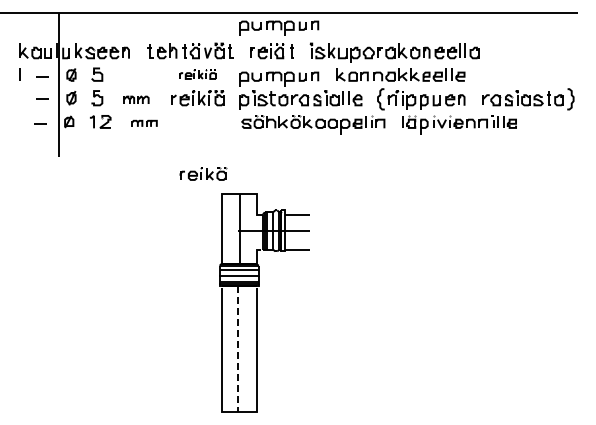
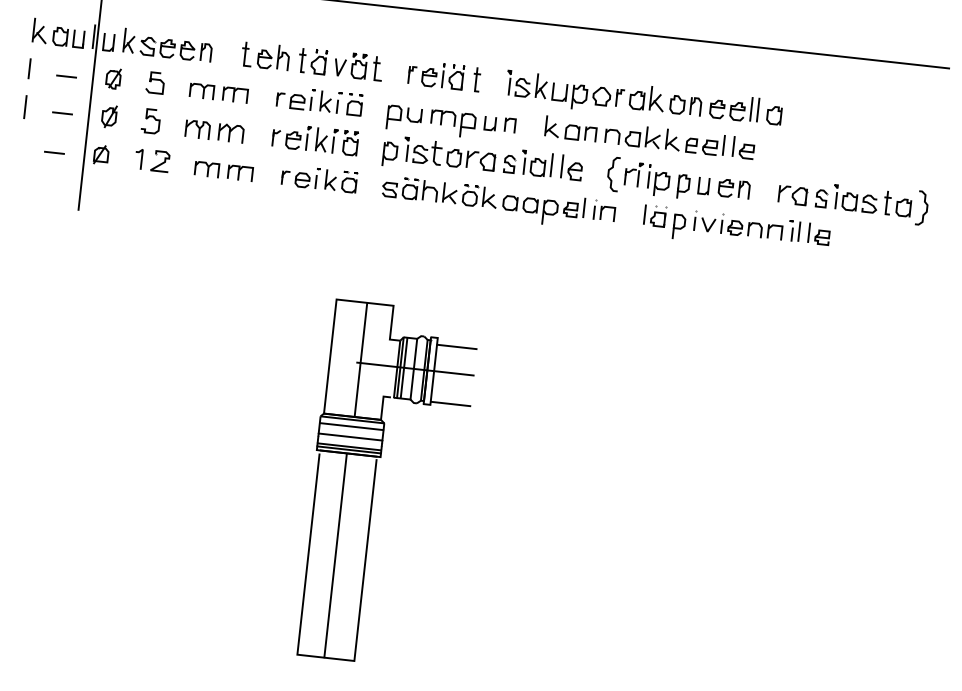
part: (279, 27) -> (460, 38), removed
part: (197, 74) -> (318, 100), size x1.43
part: (136, 76) -> (219, 93), added
line: (19, 97) -> (24, 106), added
part: (136, 99) -> (215, 130), size x1.43
part: (144, 123) -> (223, 171), size x1.43
part: (203, 173) -> (320, 178), moved
line: (238, 349) -> (336, 556), dashed -> solid

